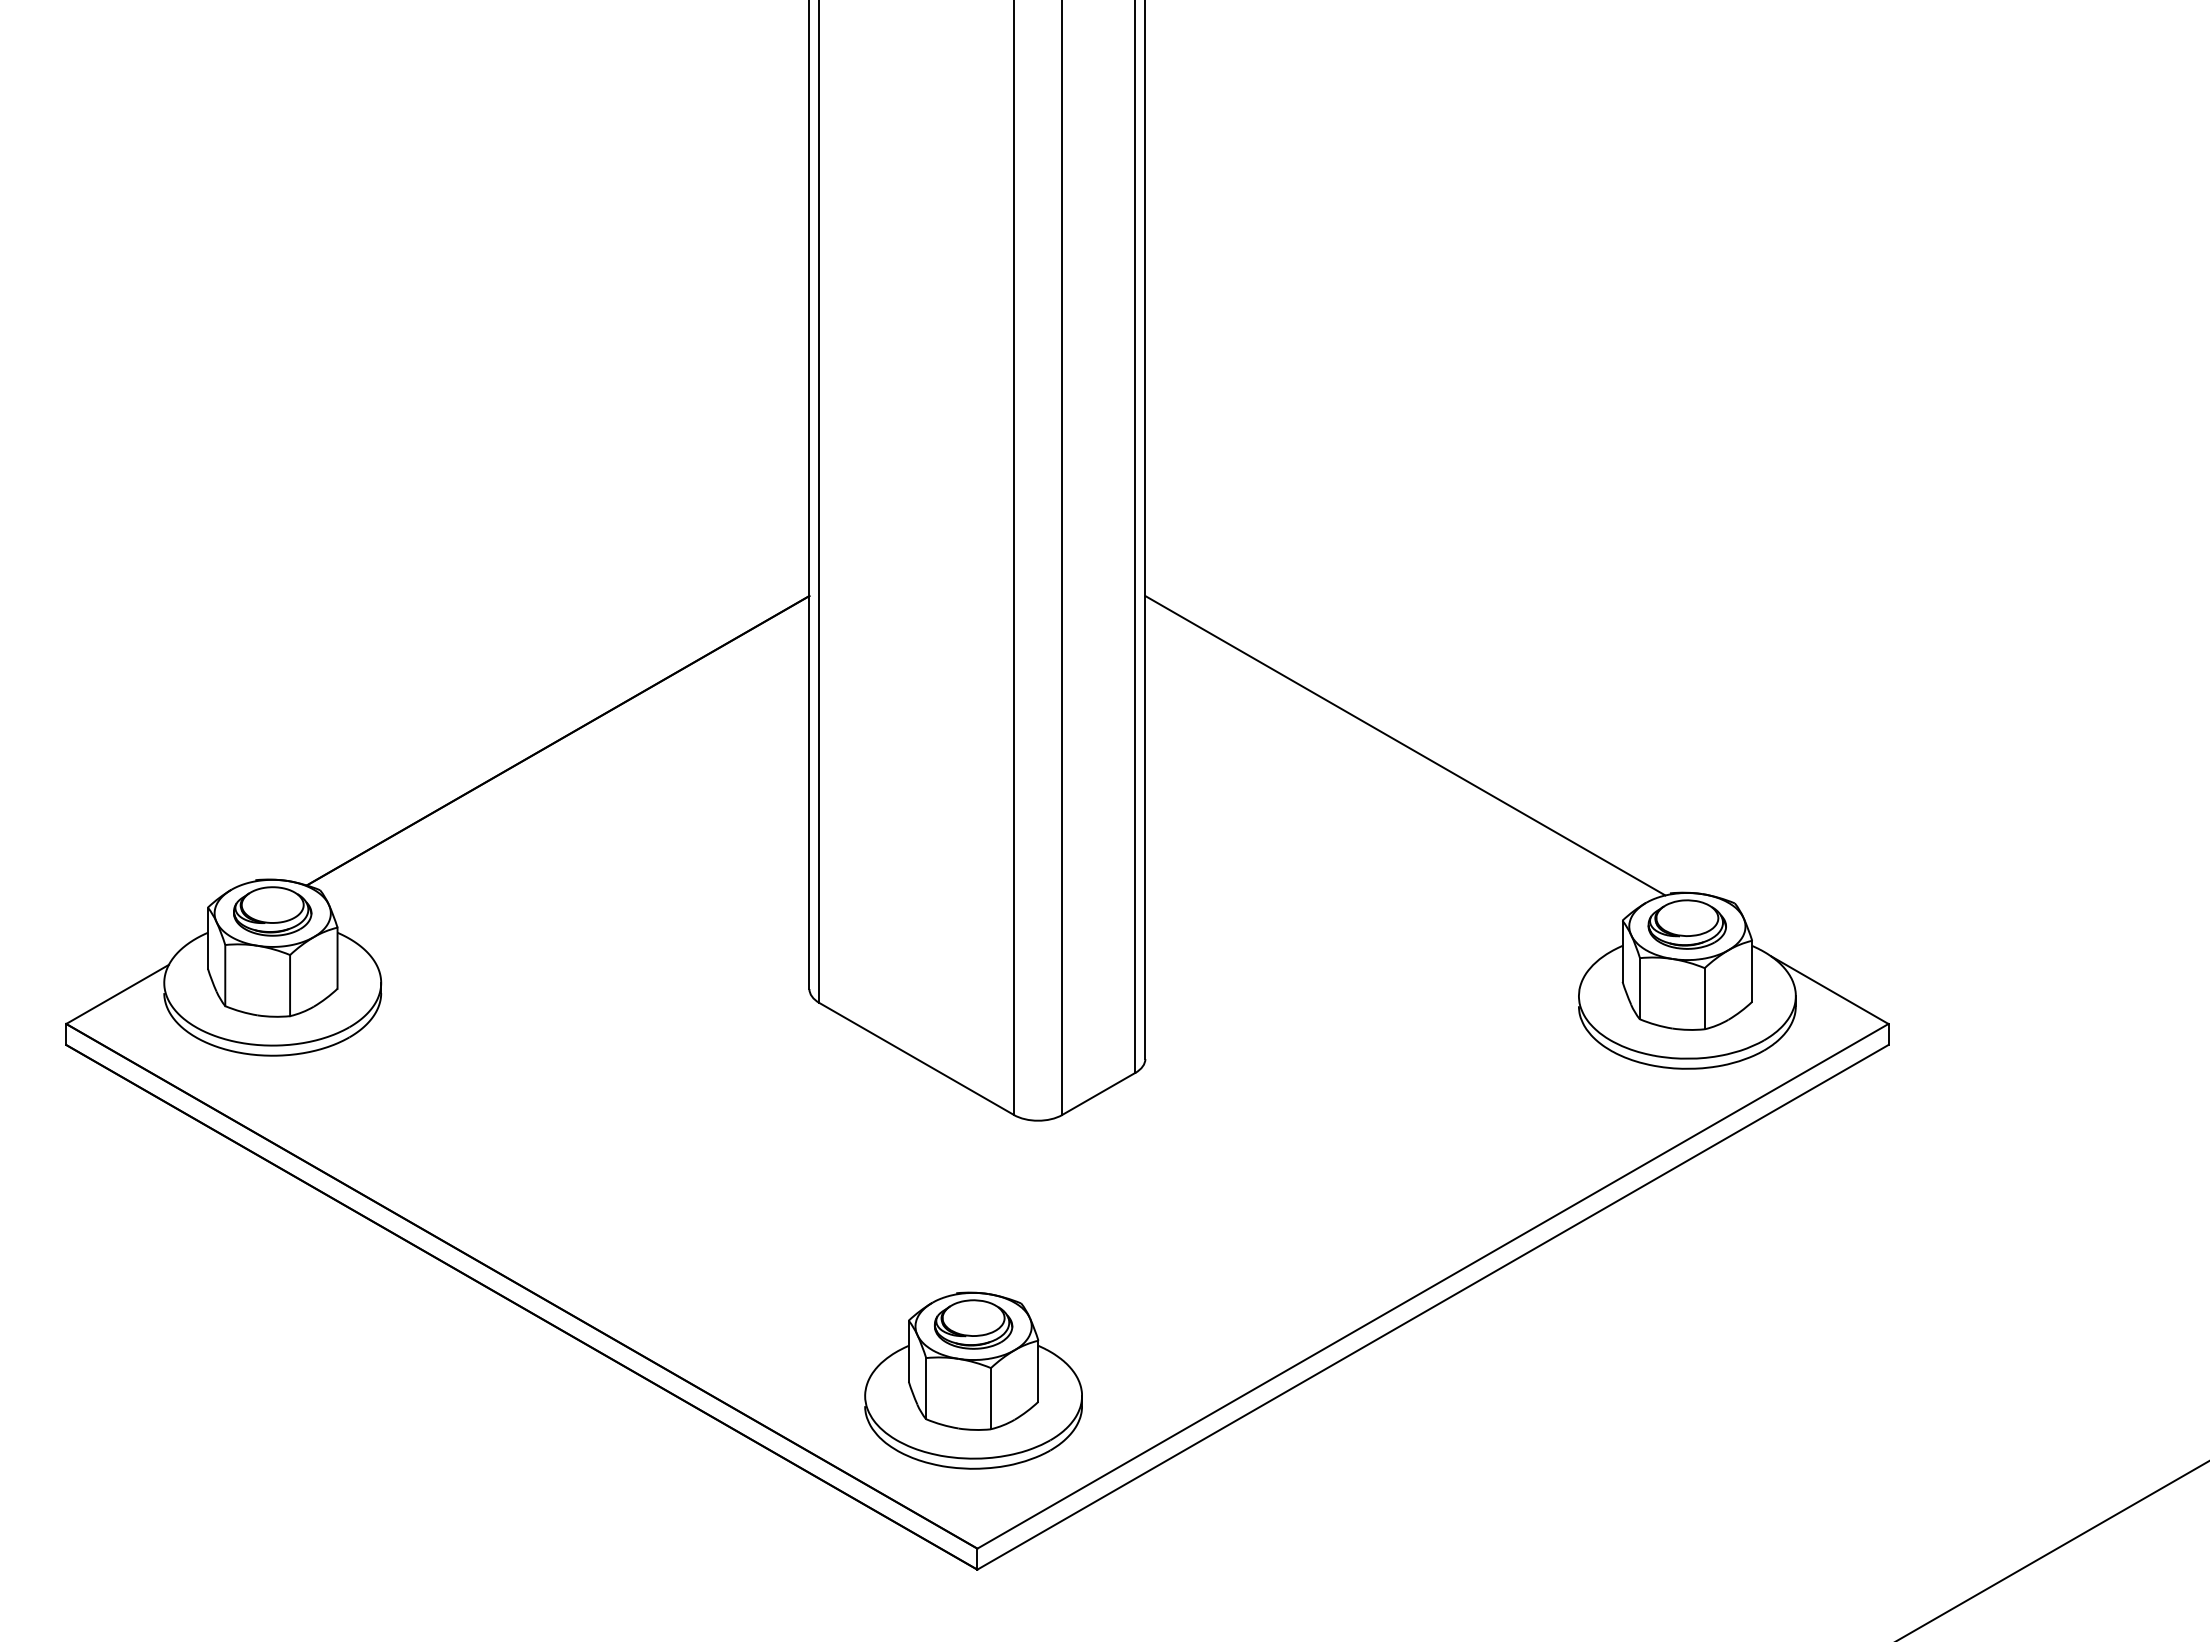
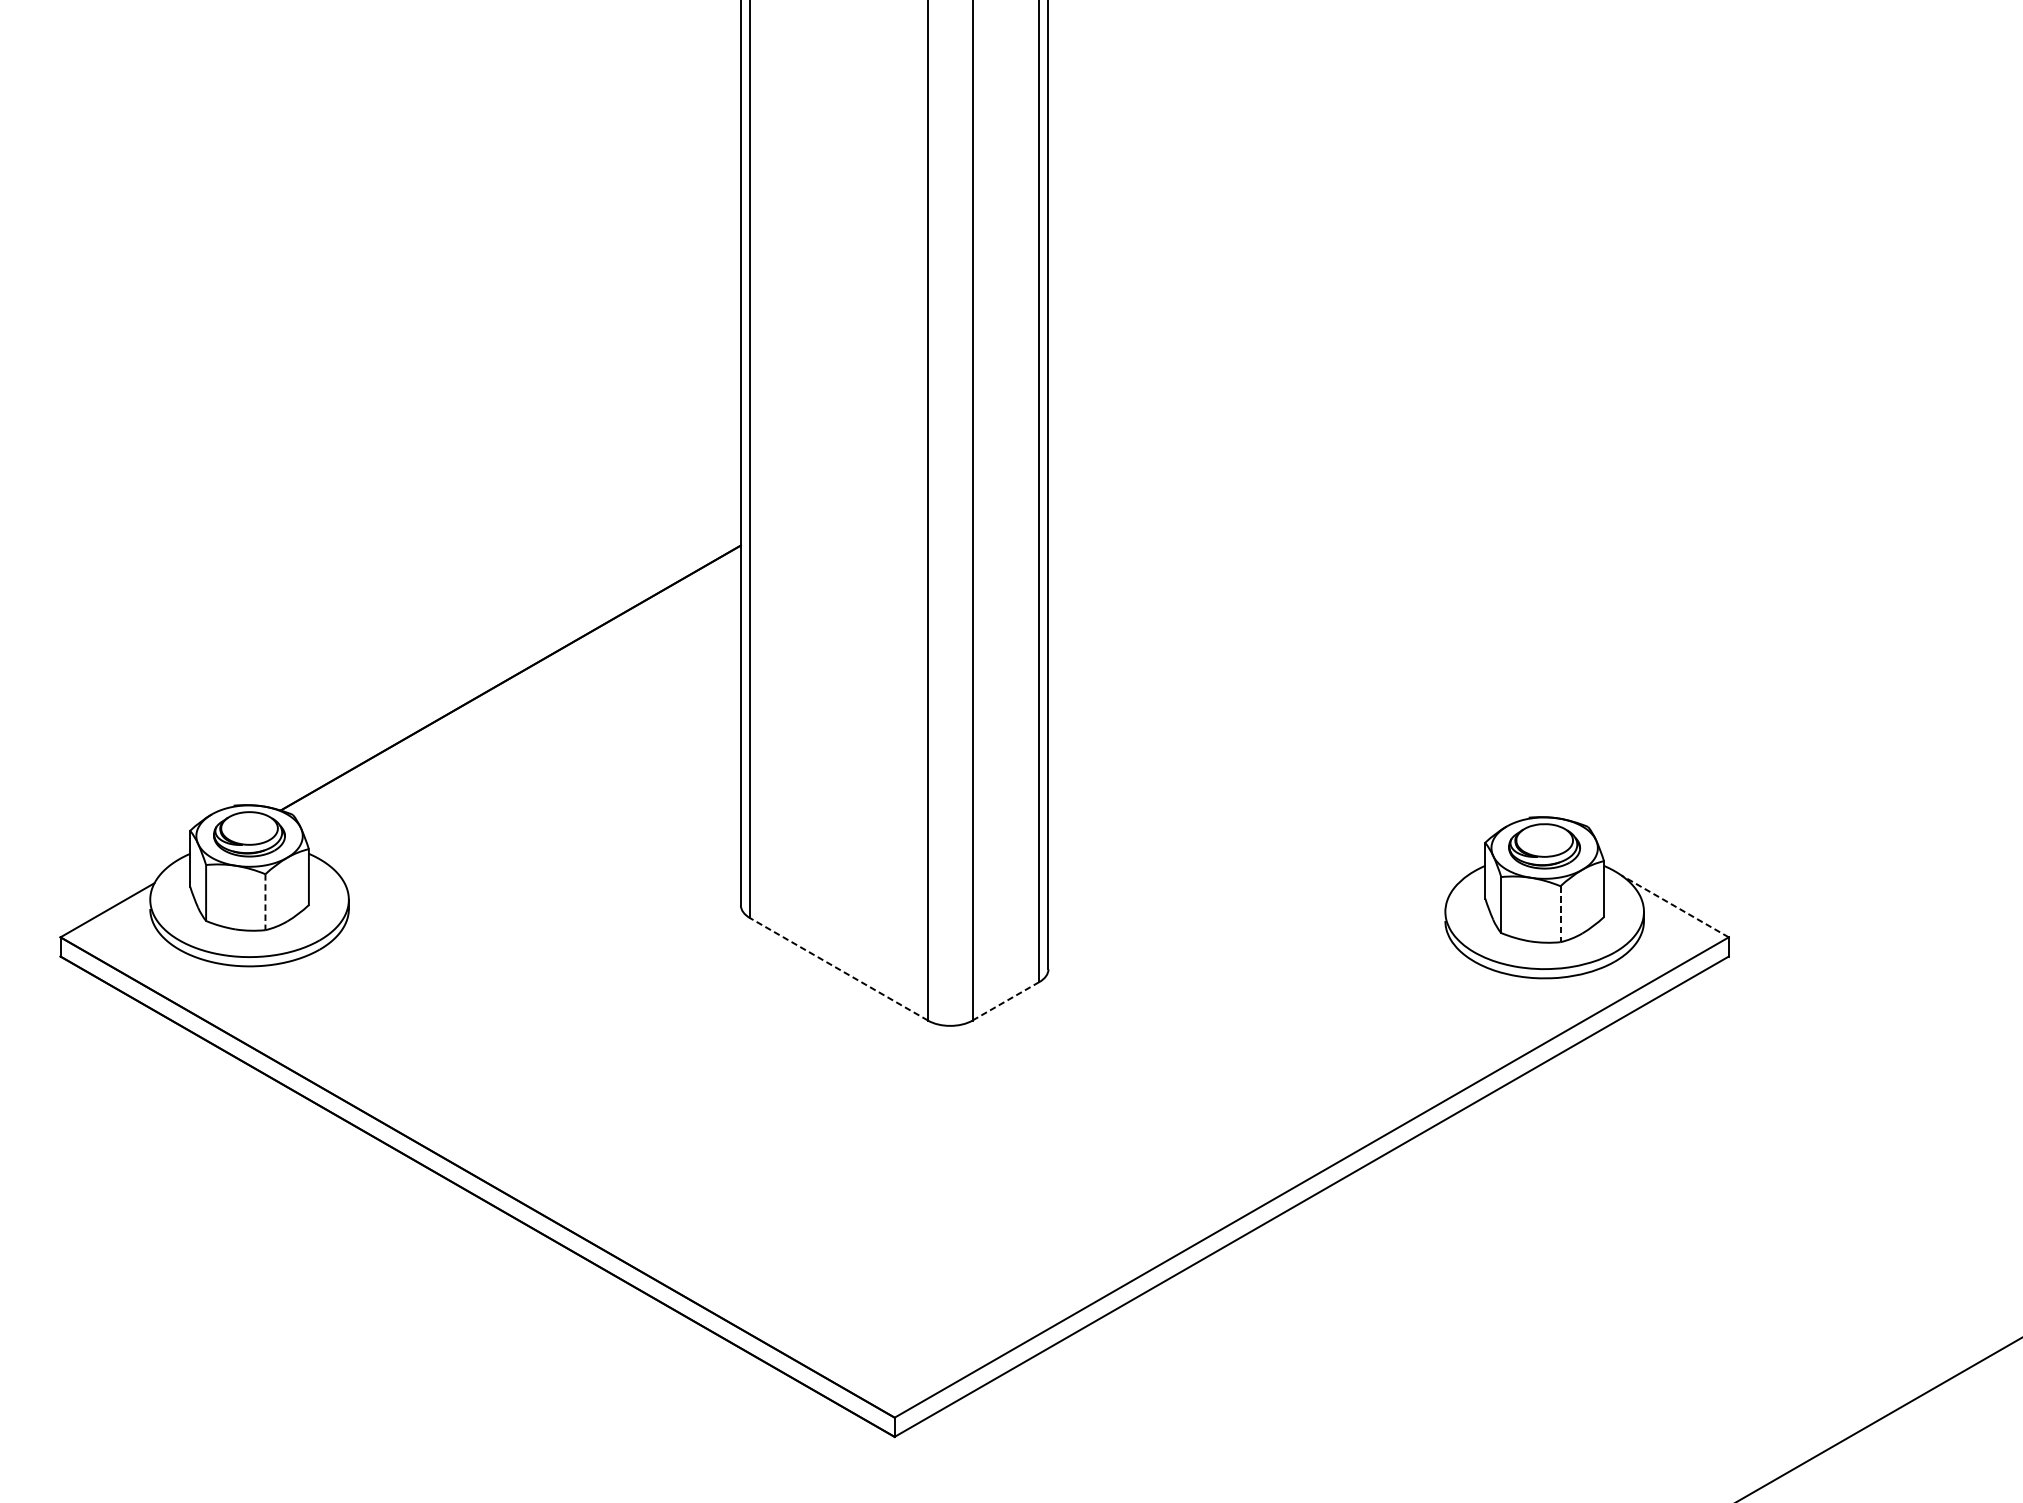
line: (1405, 745) -> (1286, 682), removed
line: (290, 985) -> (265, 902), solid -> dashed
line: (1829, 990) -> (1674, 906), solid -> dashed
line: (1704, 998) -> (1560, 914), solid -> dashed
line: (916, 1058) -> (838, 968), solid -> dashed
line: (1098, 1094) -> (1005, 1001), solid -> dashed
part: (973, 1380) -> (891, 1263), removed

